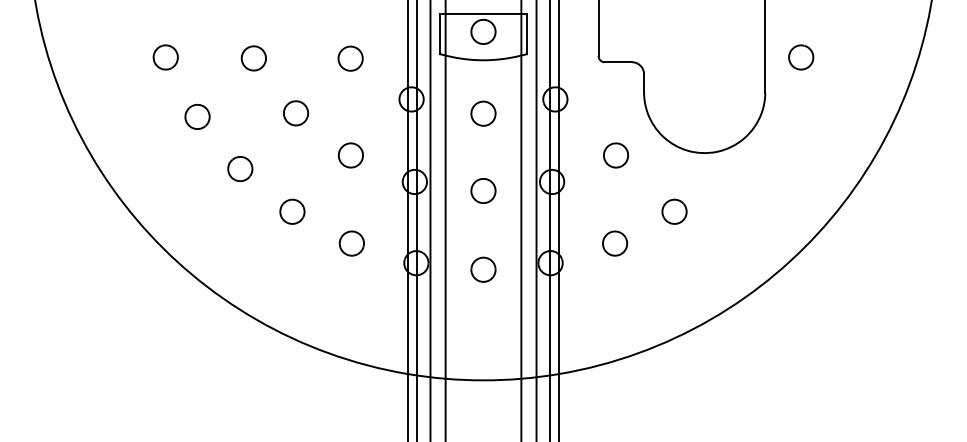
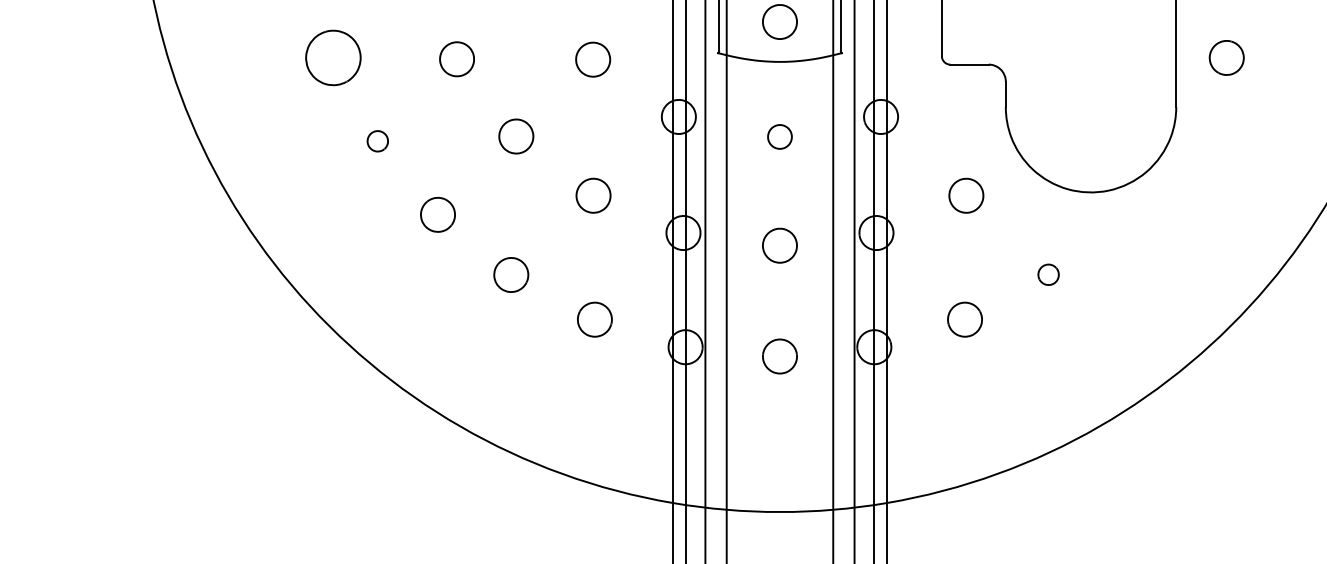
part: (165, 57) -> (332, 57), size x1.6
part: (483, 113) -> (779, 136), size x0.7
part: (197, 116) -> (377, 140), size x0.6
part: (674, 211) -> (1048, 274), size x0.6

